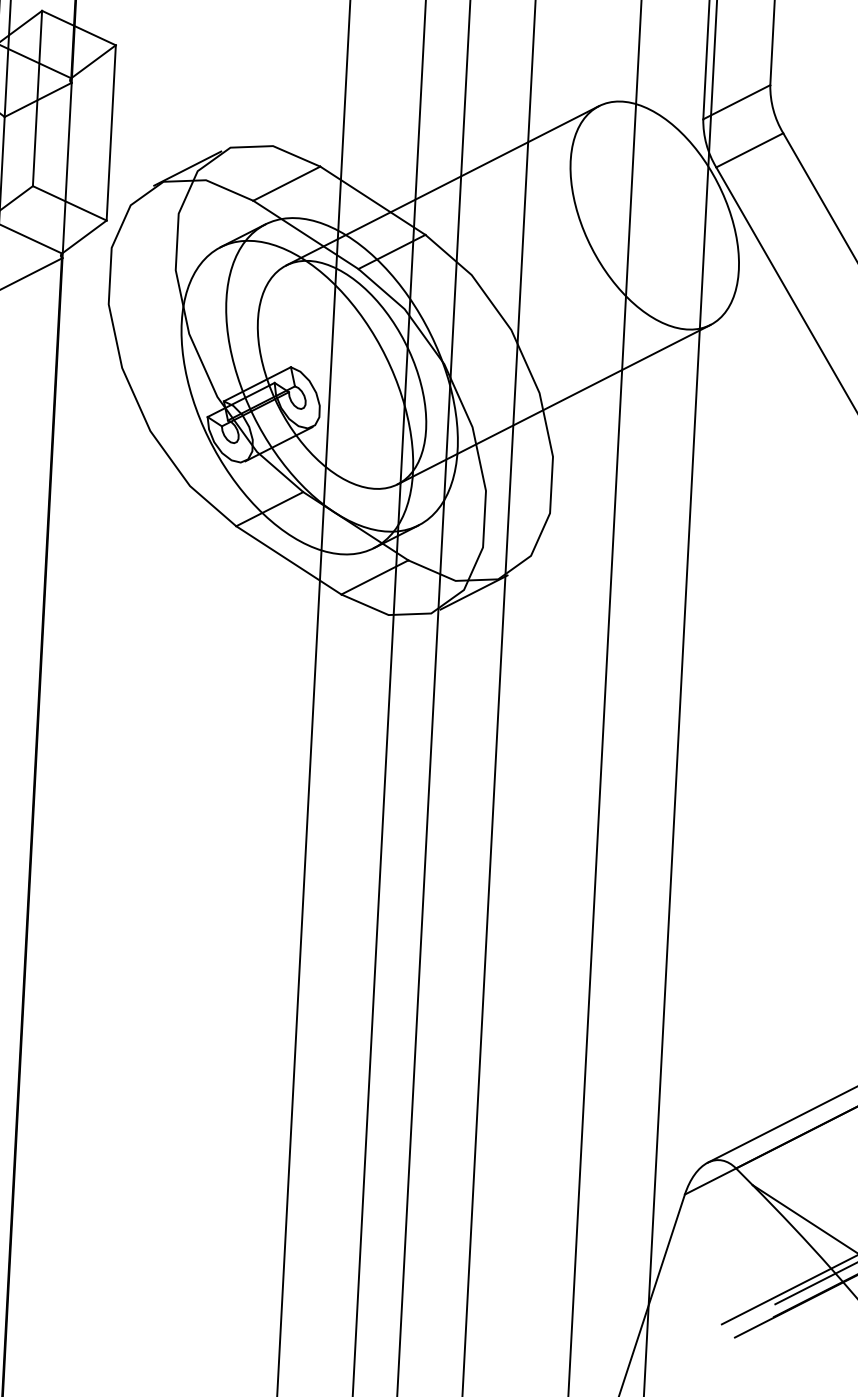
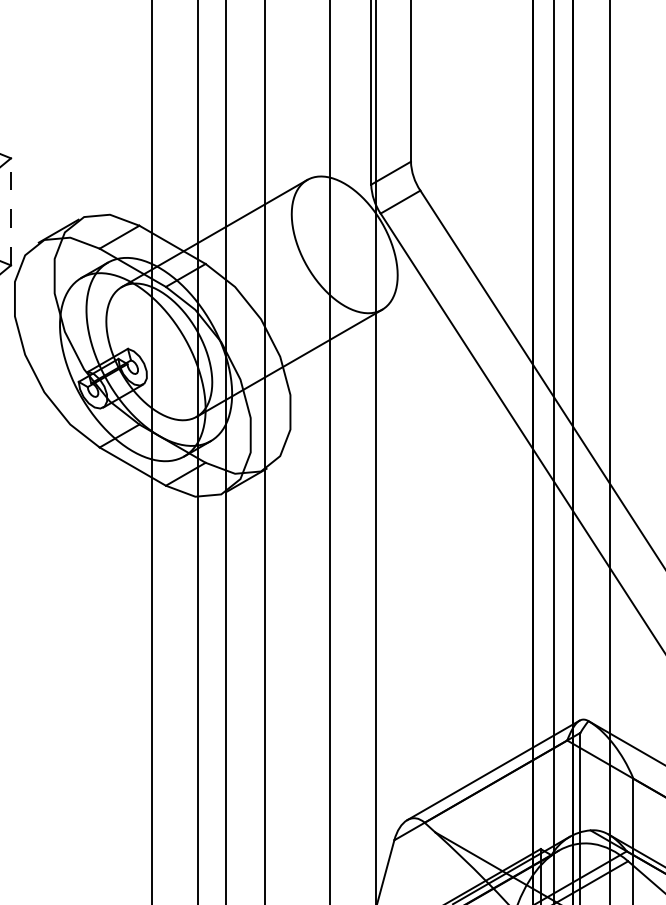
line: (112, 132) -> (11, 211), solid -> dashed

